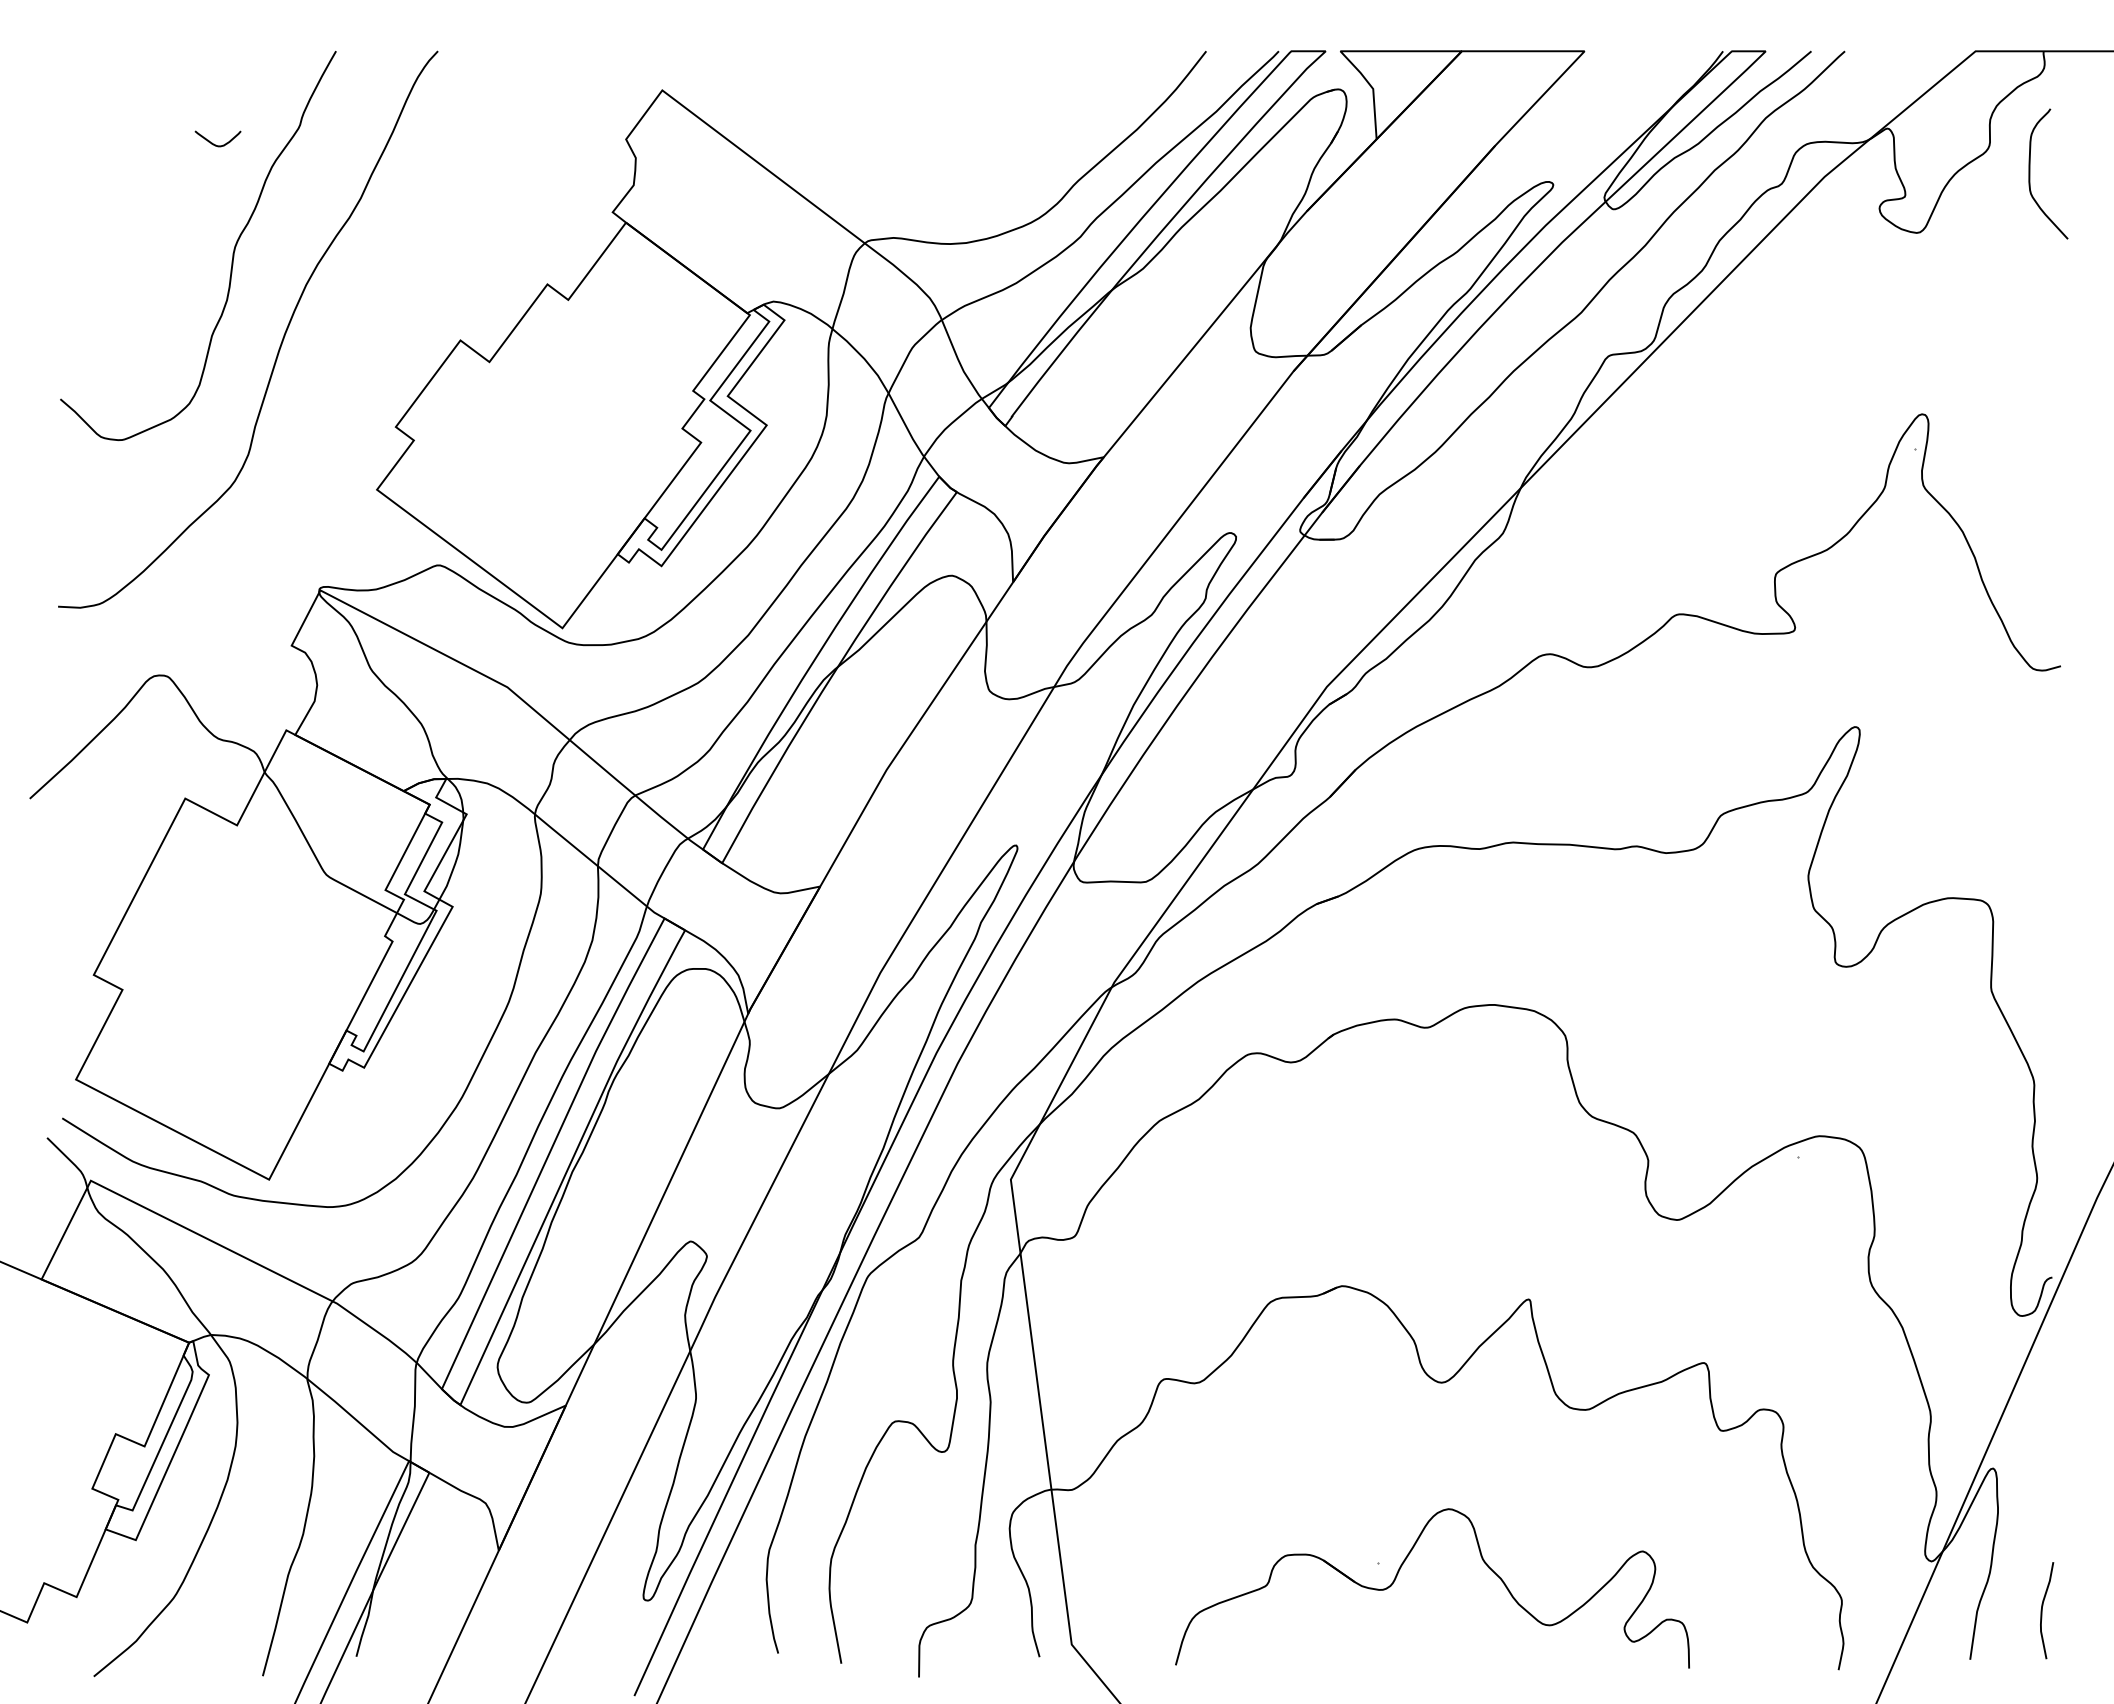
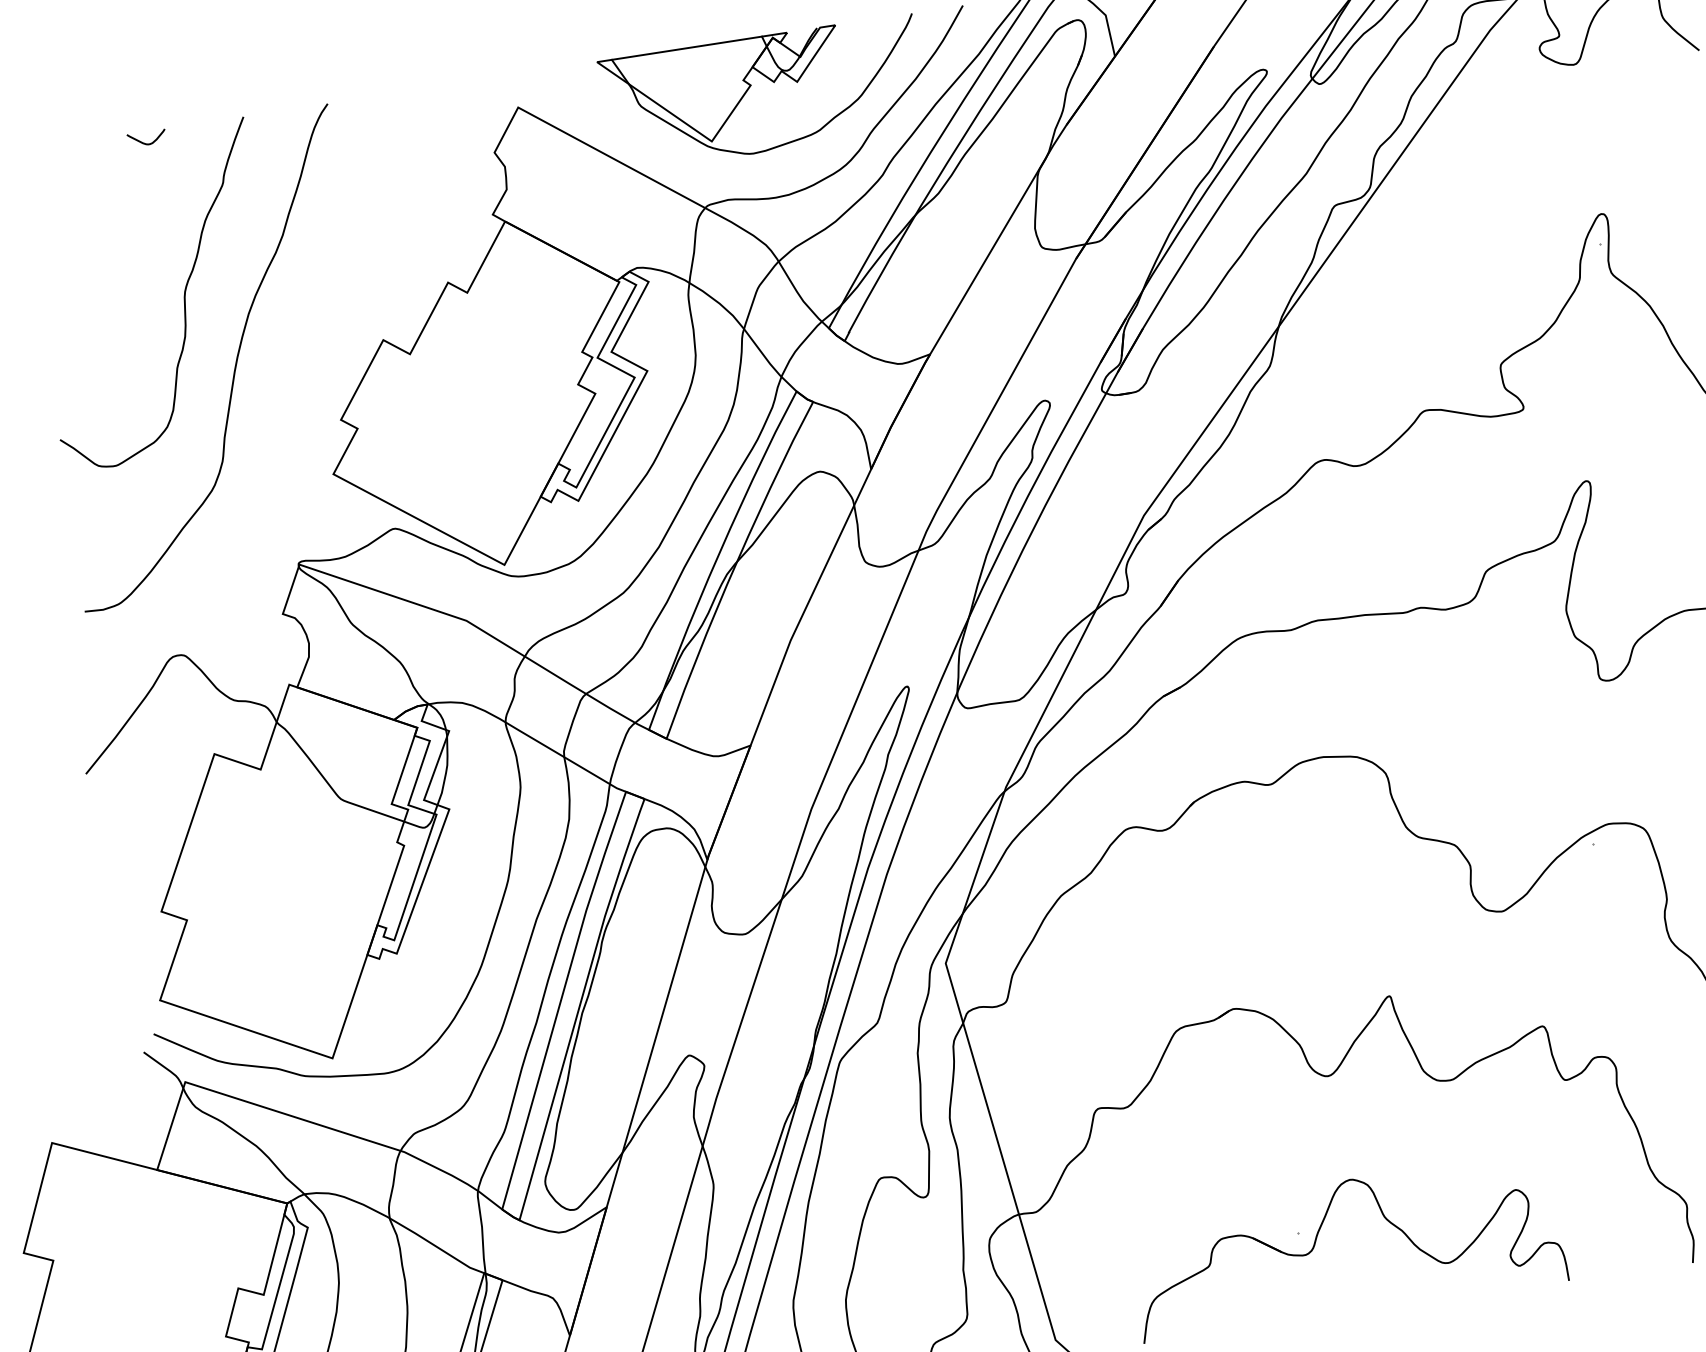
part: (942, 106) -> (751, 84), added
curve: (214, 143) -> (144, 142), moved

